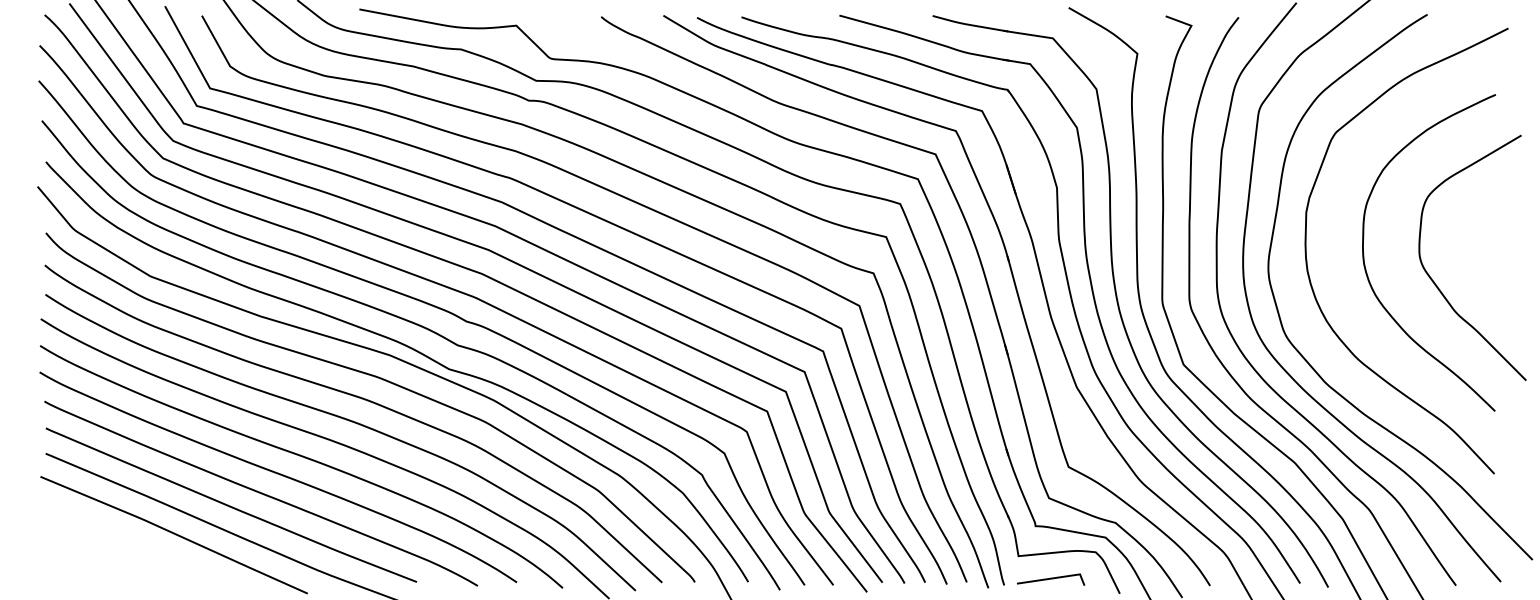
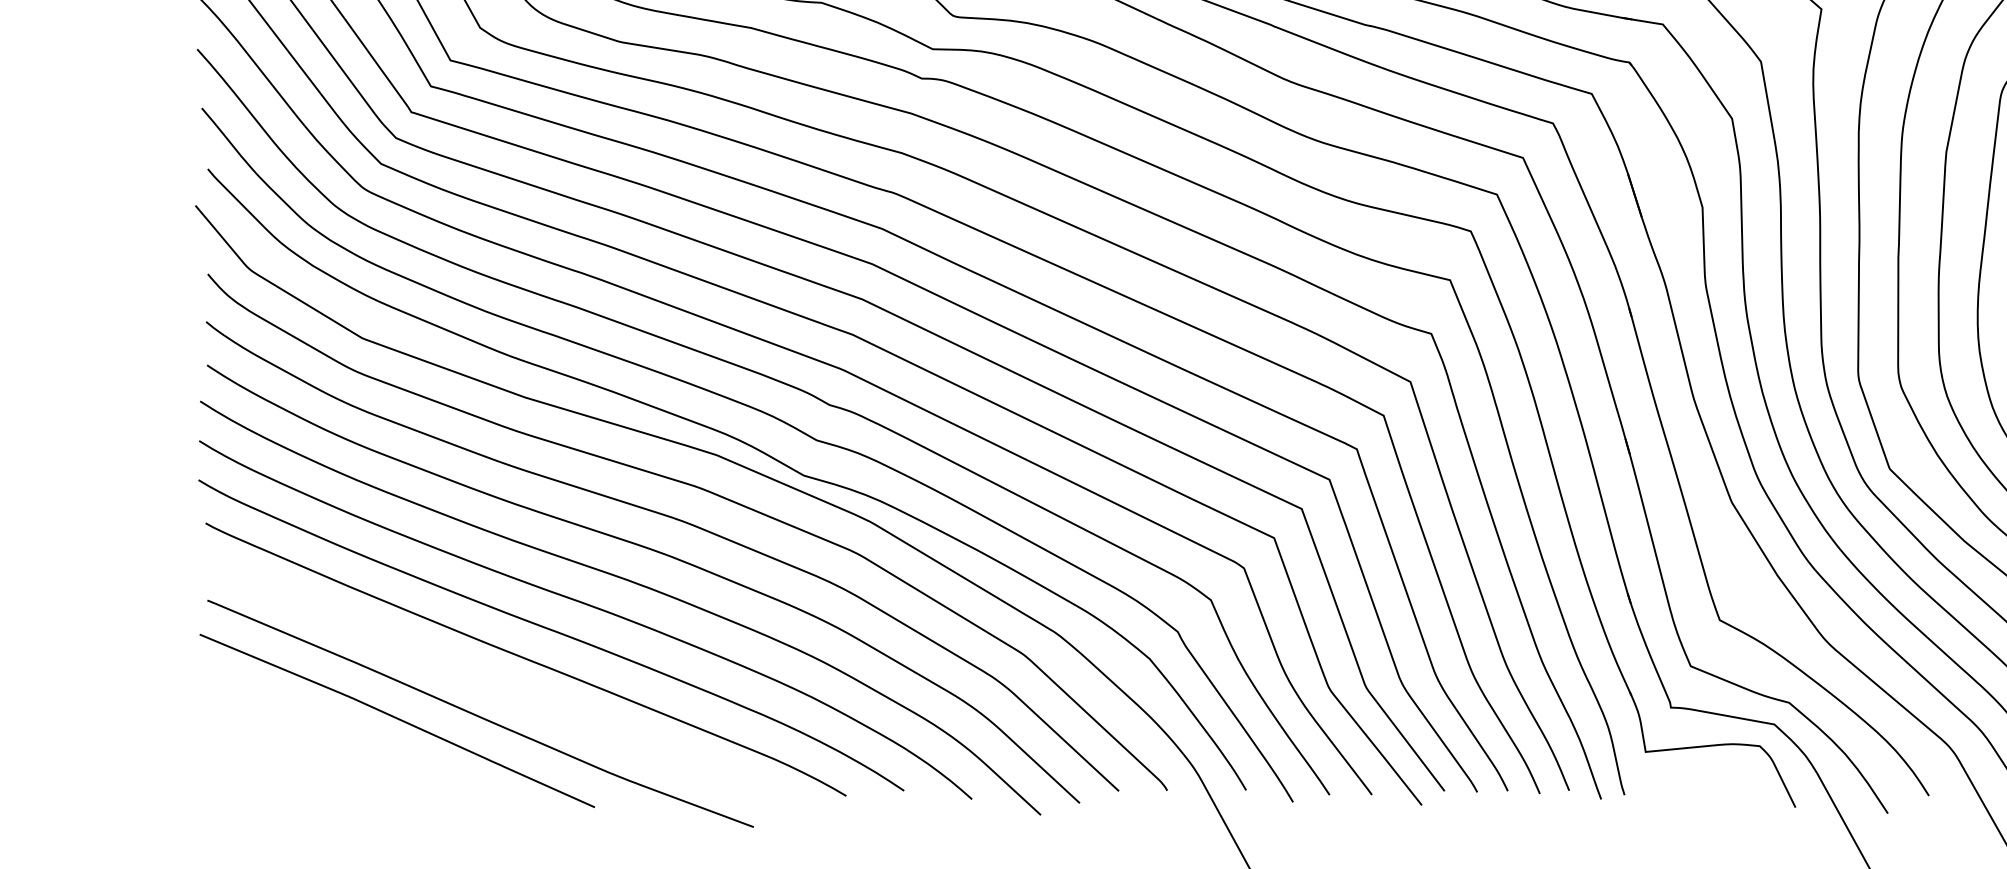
curve: (230, 505) -> (480, 677), removed
line: (1051, 579) -> (1694, 786), removed

